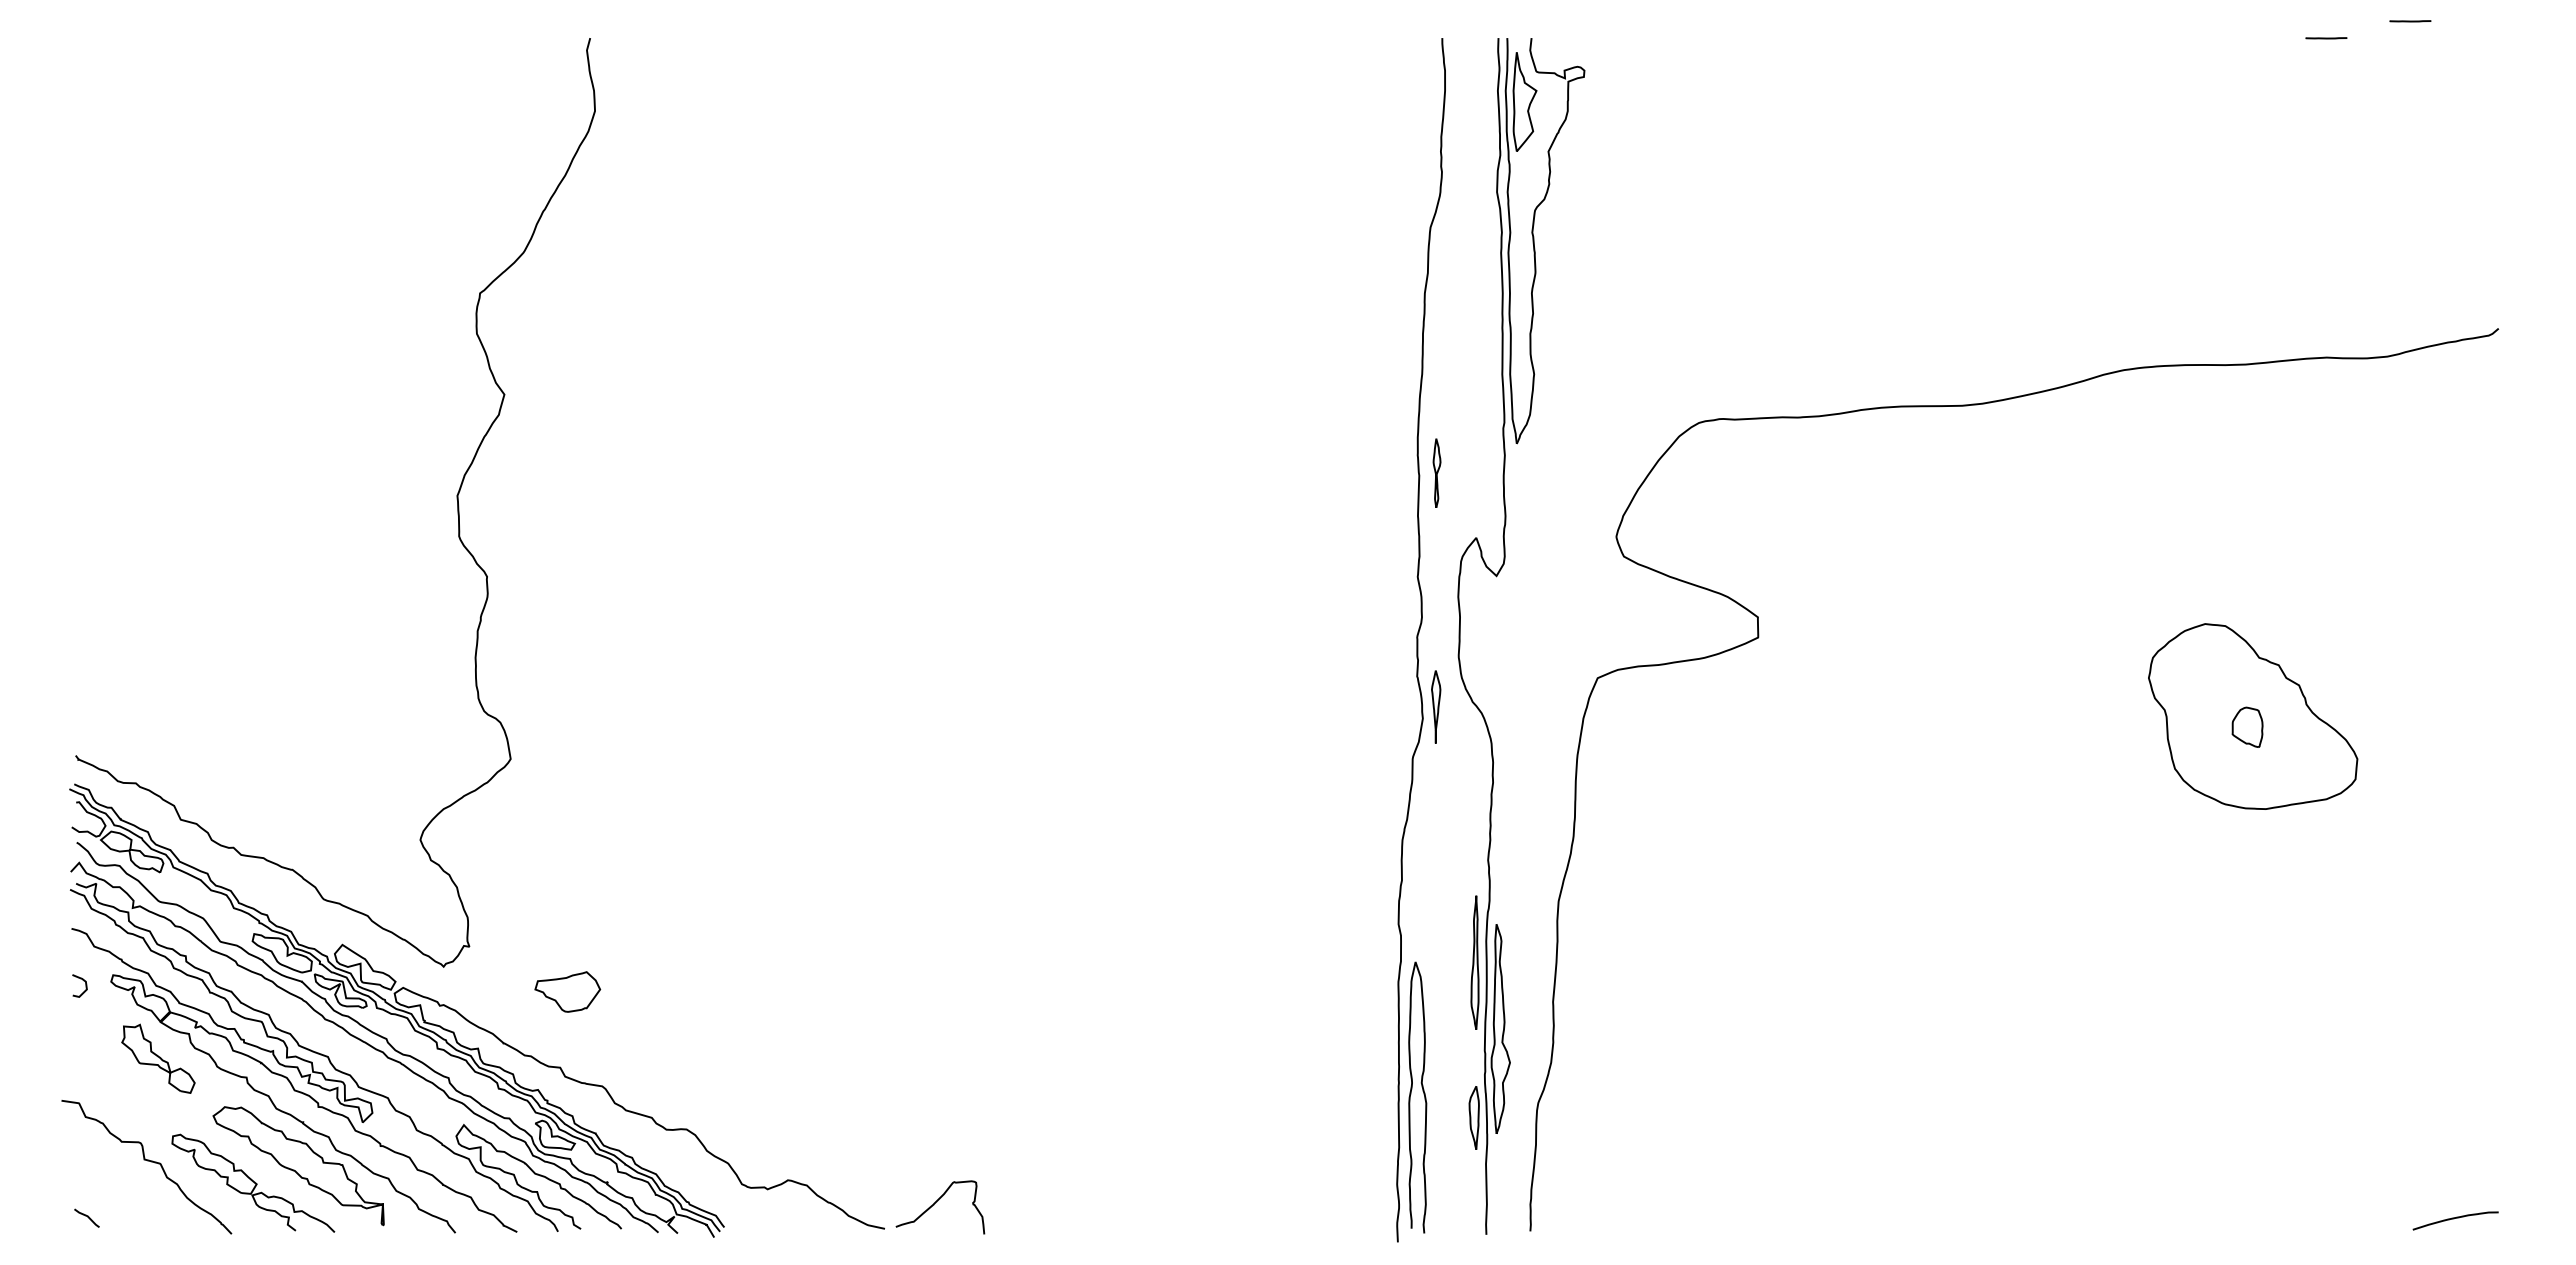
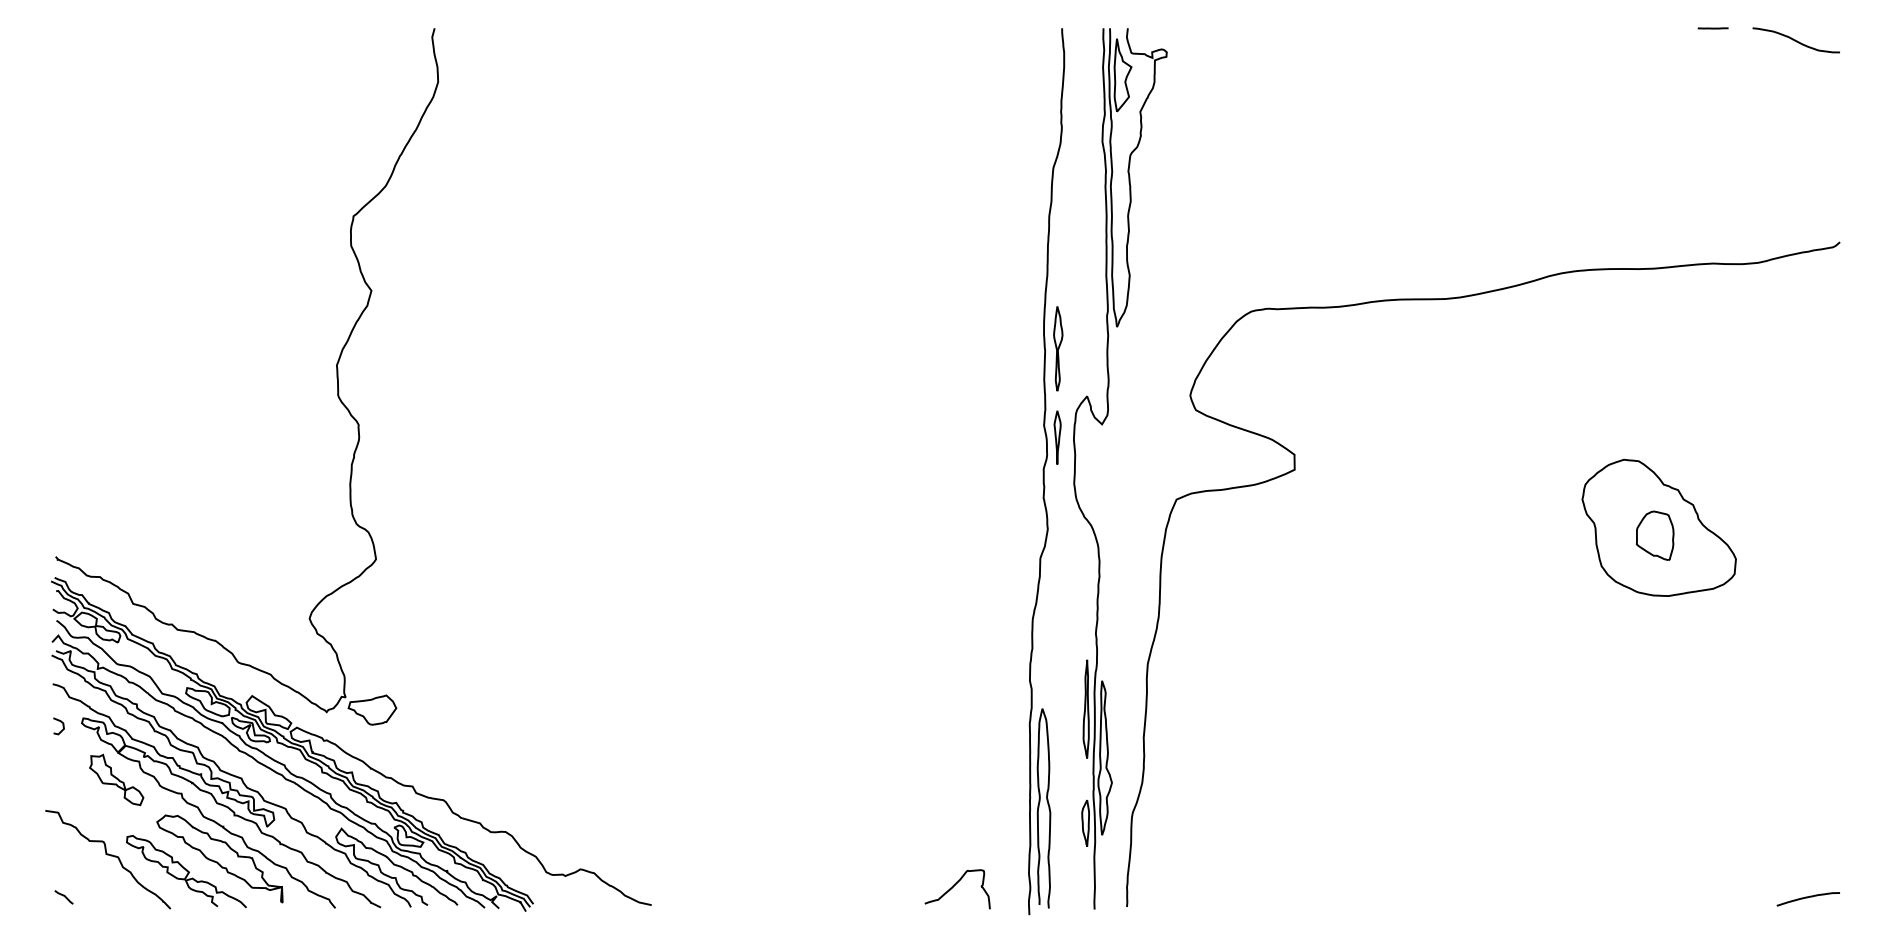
line: (2410, 21) -> (1775, 16), removed
curve: (2439, 54) -> (1796, 40), added
part: (1436, 472) -> (1057, 348), size x1.67
part: (1436, 706) -> (1057, 437), moved
part: (2247, 727) -> (1655, 535), size x1.67
part: (567, 991) -> (372, 709), moved
curve: (934, 1205) -> (953, 887), moved

